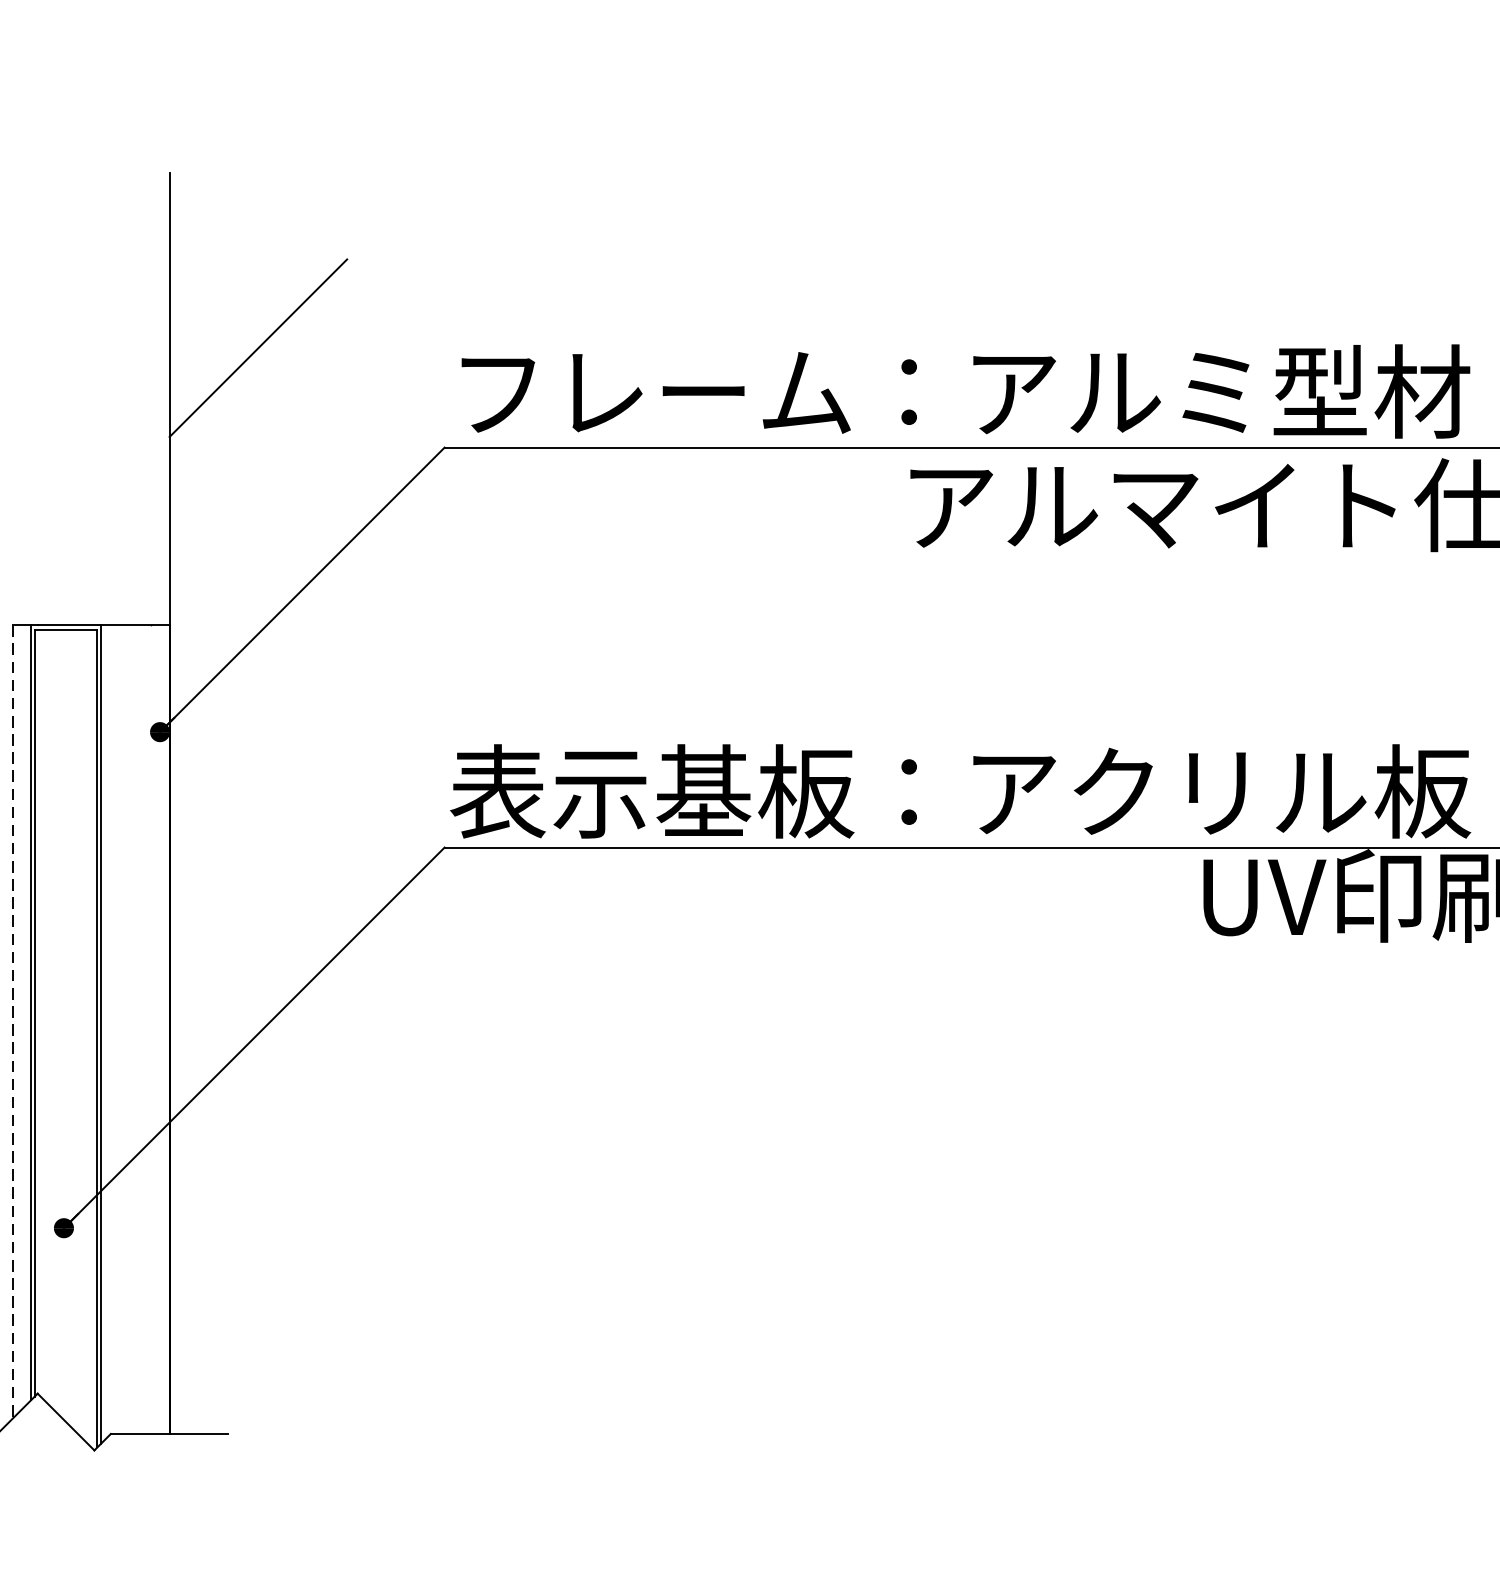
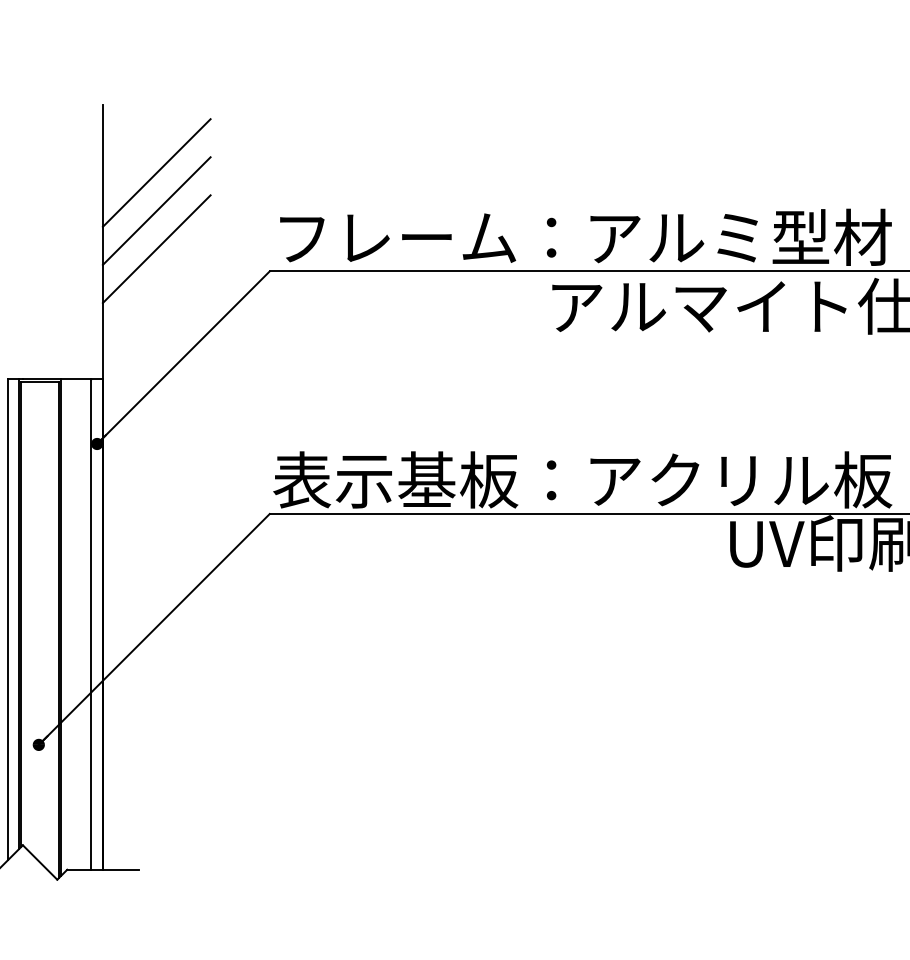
line: (257, 284) -> (156, 172), added
line: (257, 411) -> (156, 249), added
line: (12, 1021) -> (7, 619), dashed -> solid
line: (150, 1029) -> (91, 624), added

